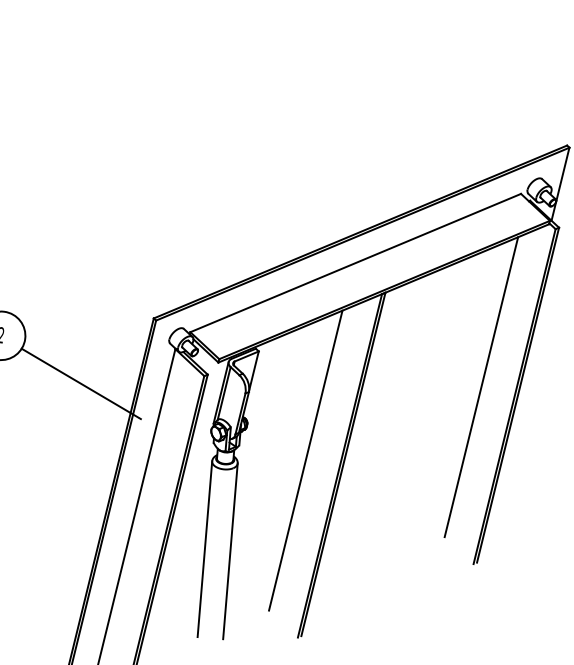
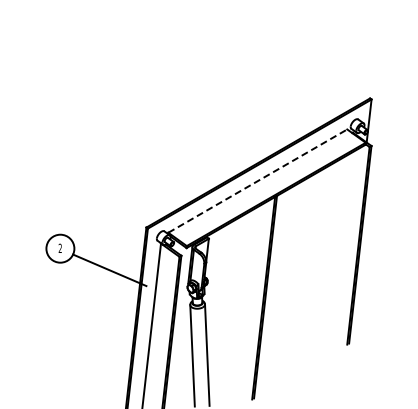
line: (357, 262) -> (258, 180), solid -> dashed
line: (481, 386) -> (338, 242), removed
line: (305, 460) -> (243, 297), removed

